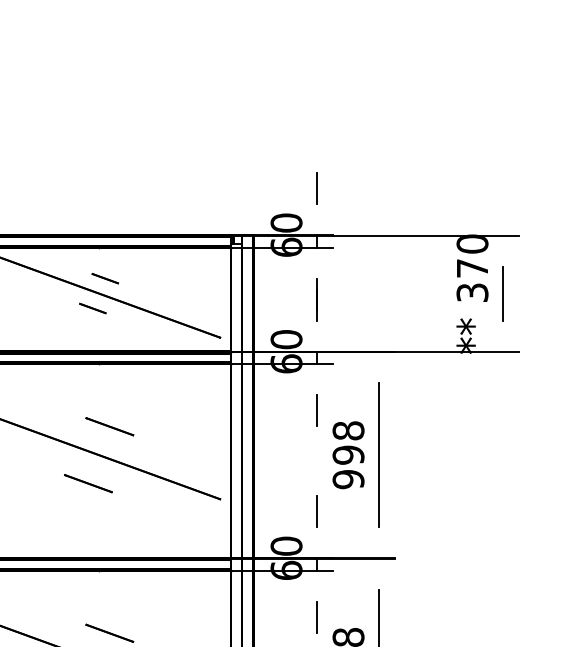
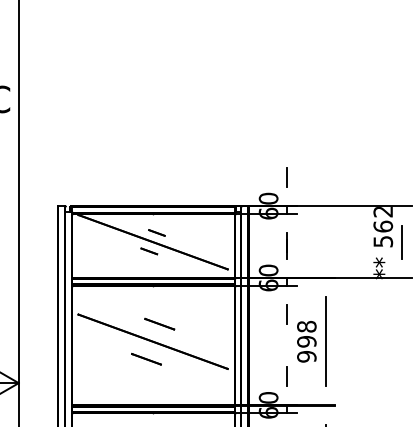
text: (472, 268) -> (383, 226), 370 -> 562

